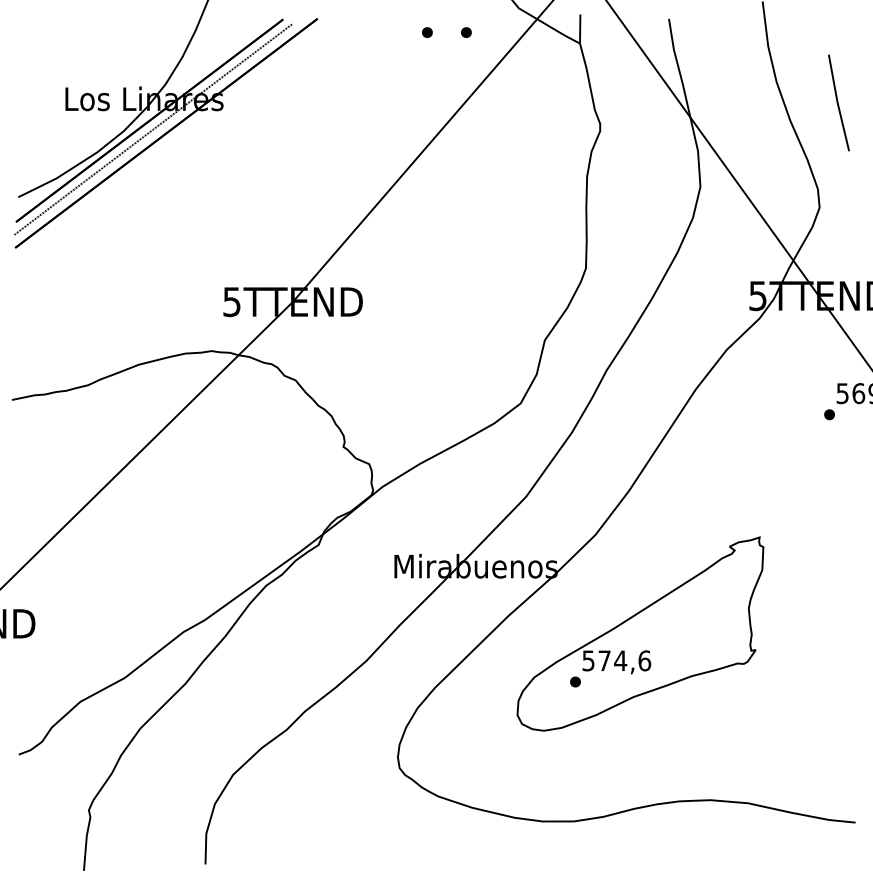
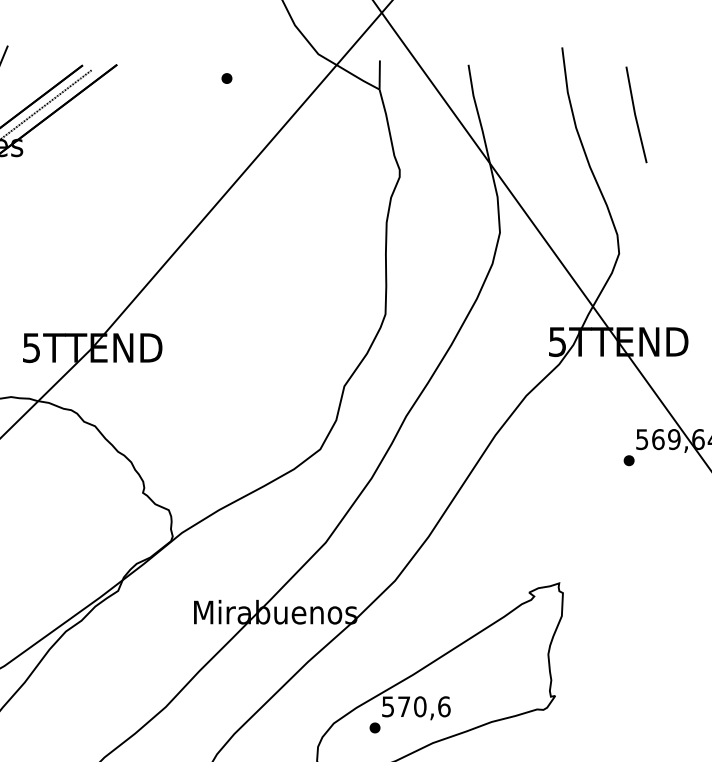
part: (466, 32) -> (266, 78), removed
line: (838, 102) -> (636, 114), moved
text: (620, 660) -> (420, 706), 574,6 -> 570,6

